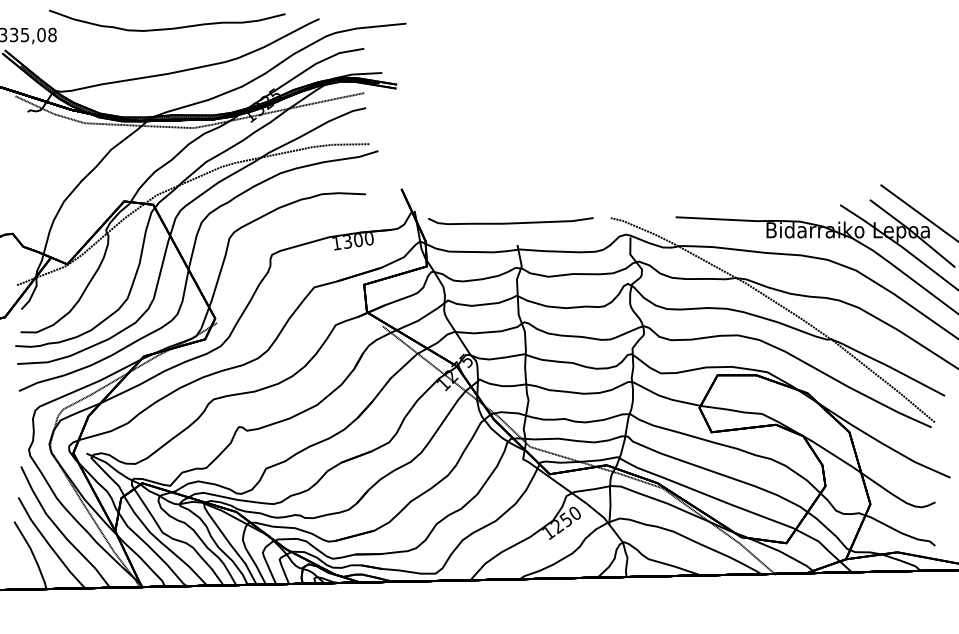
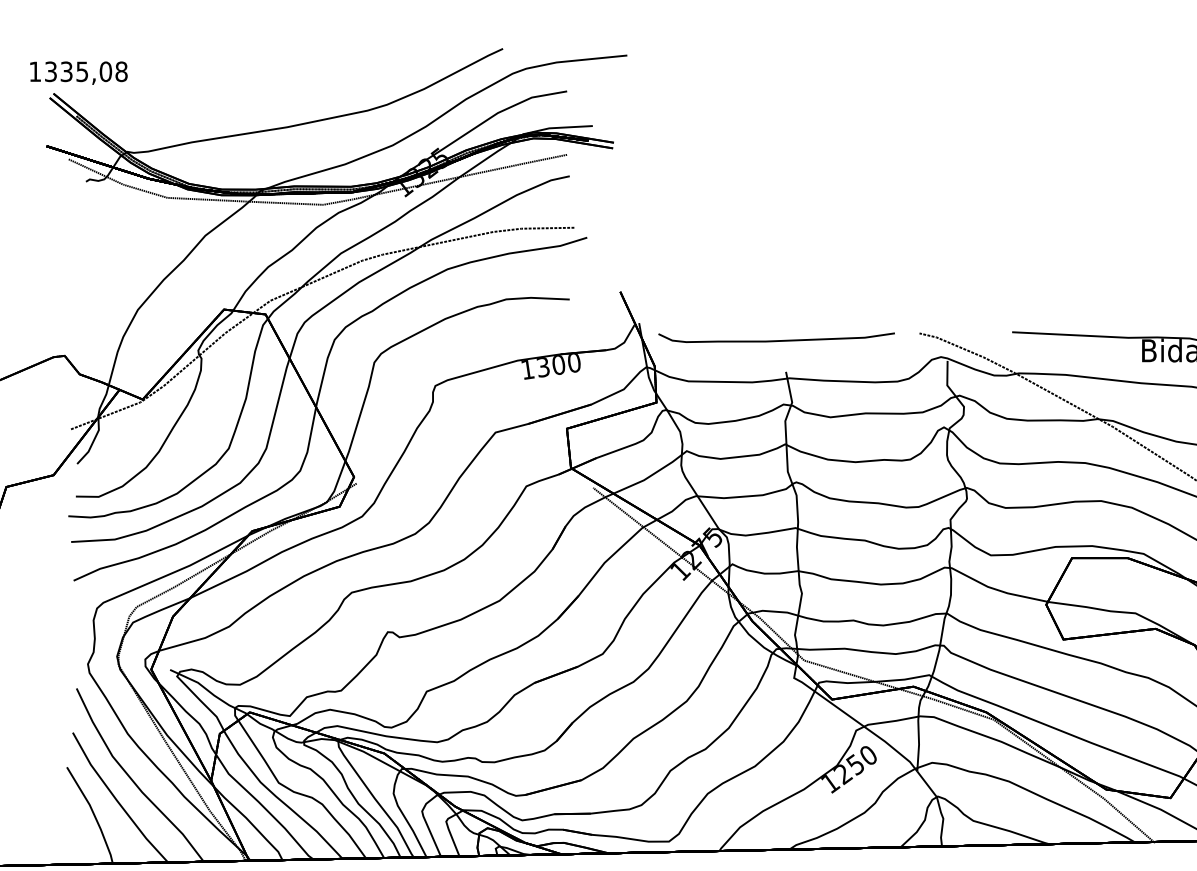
curve: (167, 28) -> (285, 62), removed

